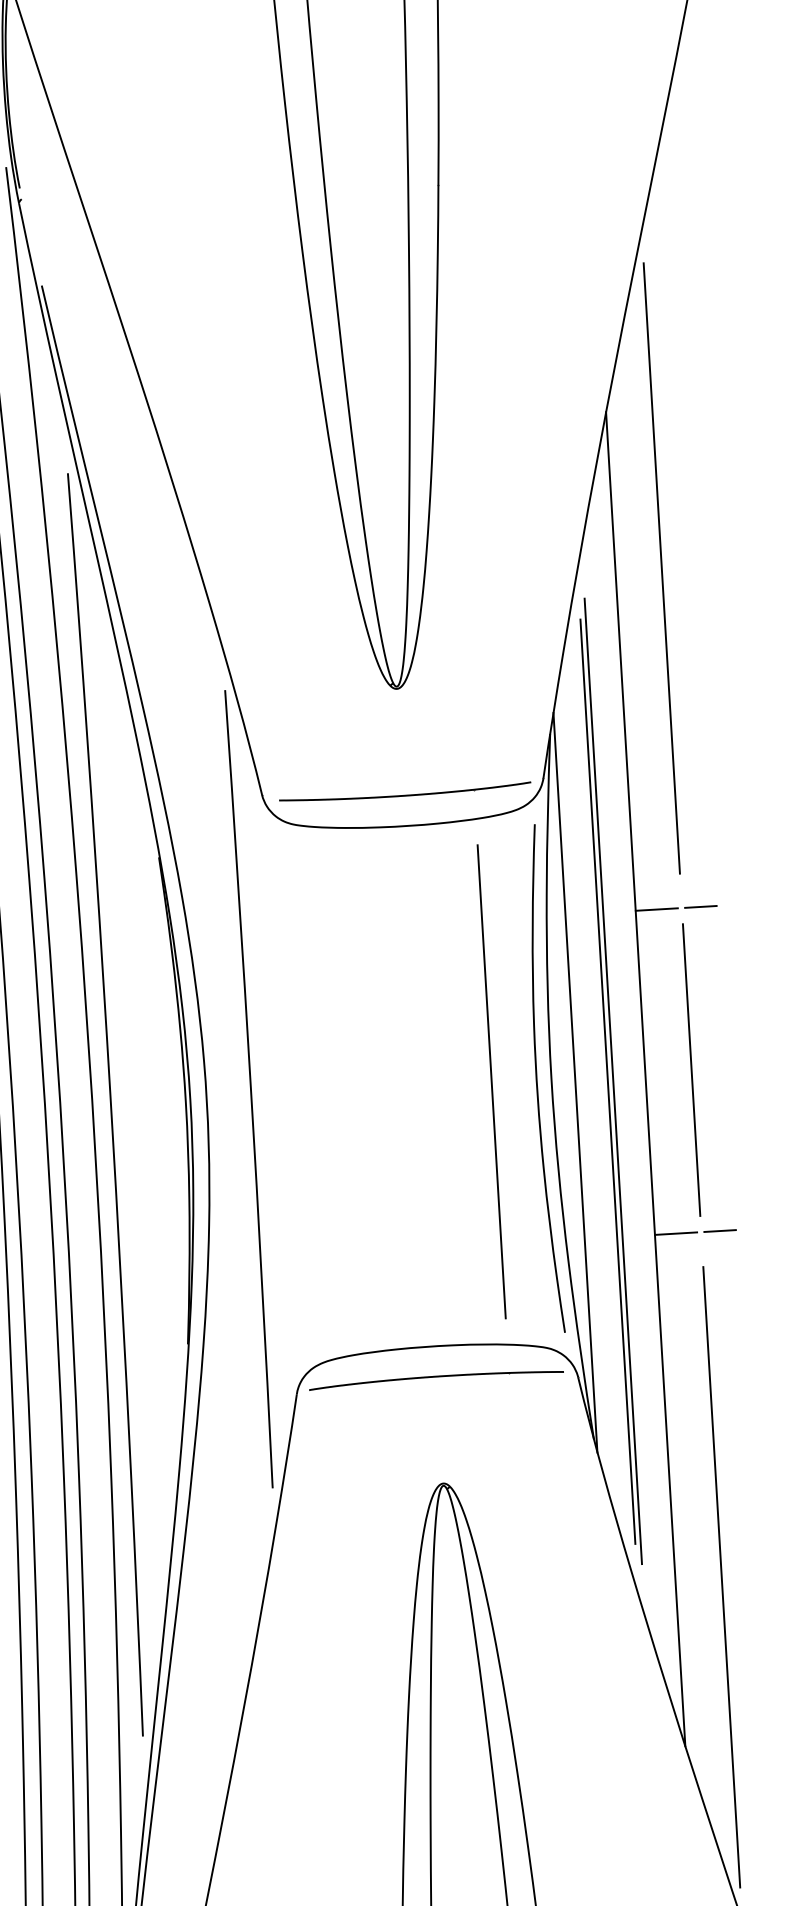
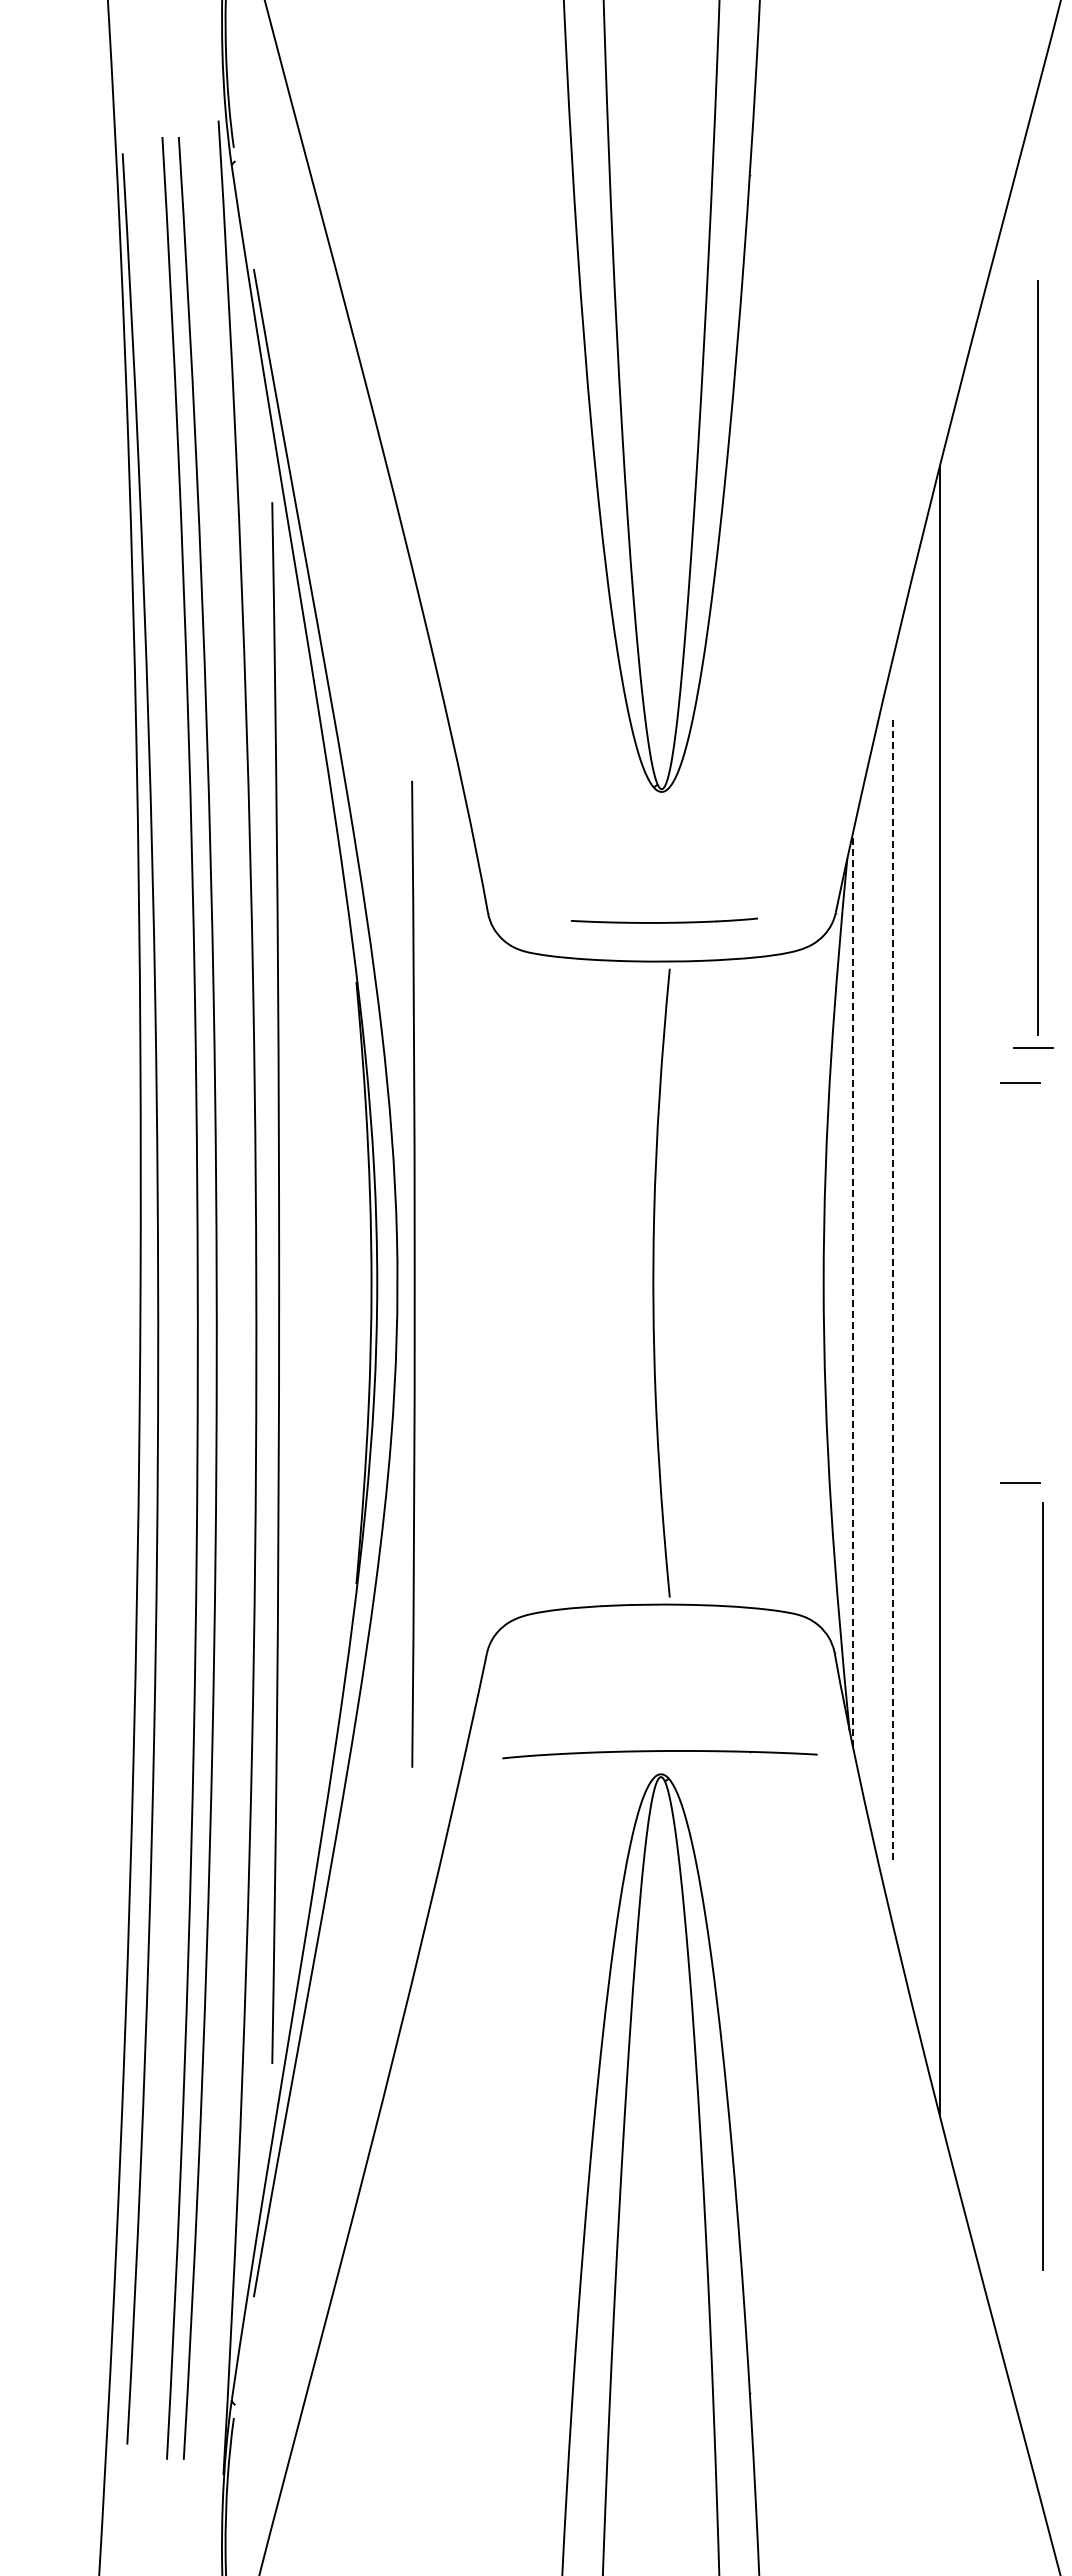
line: (661, 568) -> (1037, 657), moved
part: (405, 792) -> (664, 920), size x0.6
line: (709, 877) -> (1033, 1047), added
line: (656, 909) -> (965, 1082), removed
line: (691, 1069) -> (996, 1282), removed
curve: (537, 1078) -> (654, 1282), moved
line: (491, 1081) -> (749, 1282), removed
line: (608, 1081) -> (893, 1291), solid -> dashed
line: (613, 1081) -> (899, 1291), removed
line: (575, 1082) -> (852, 1289), solid -> dashed
curve: (249, 1088) -> (413, 1273), moved
line: (675, 1233) -> (965, 1483), removed
part: (436, 1379) -> (659, 1754), moved
line: (721, 1577) -> (1042, 1886), moved

